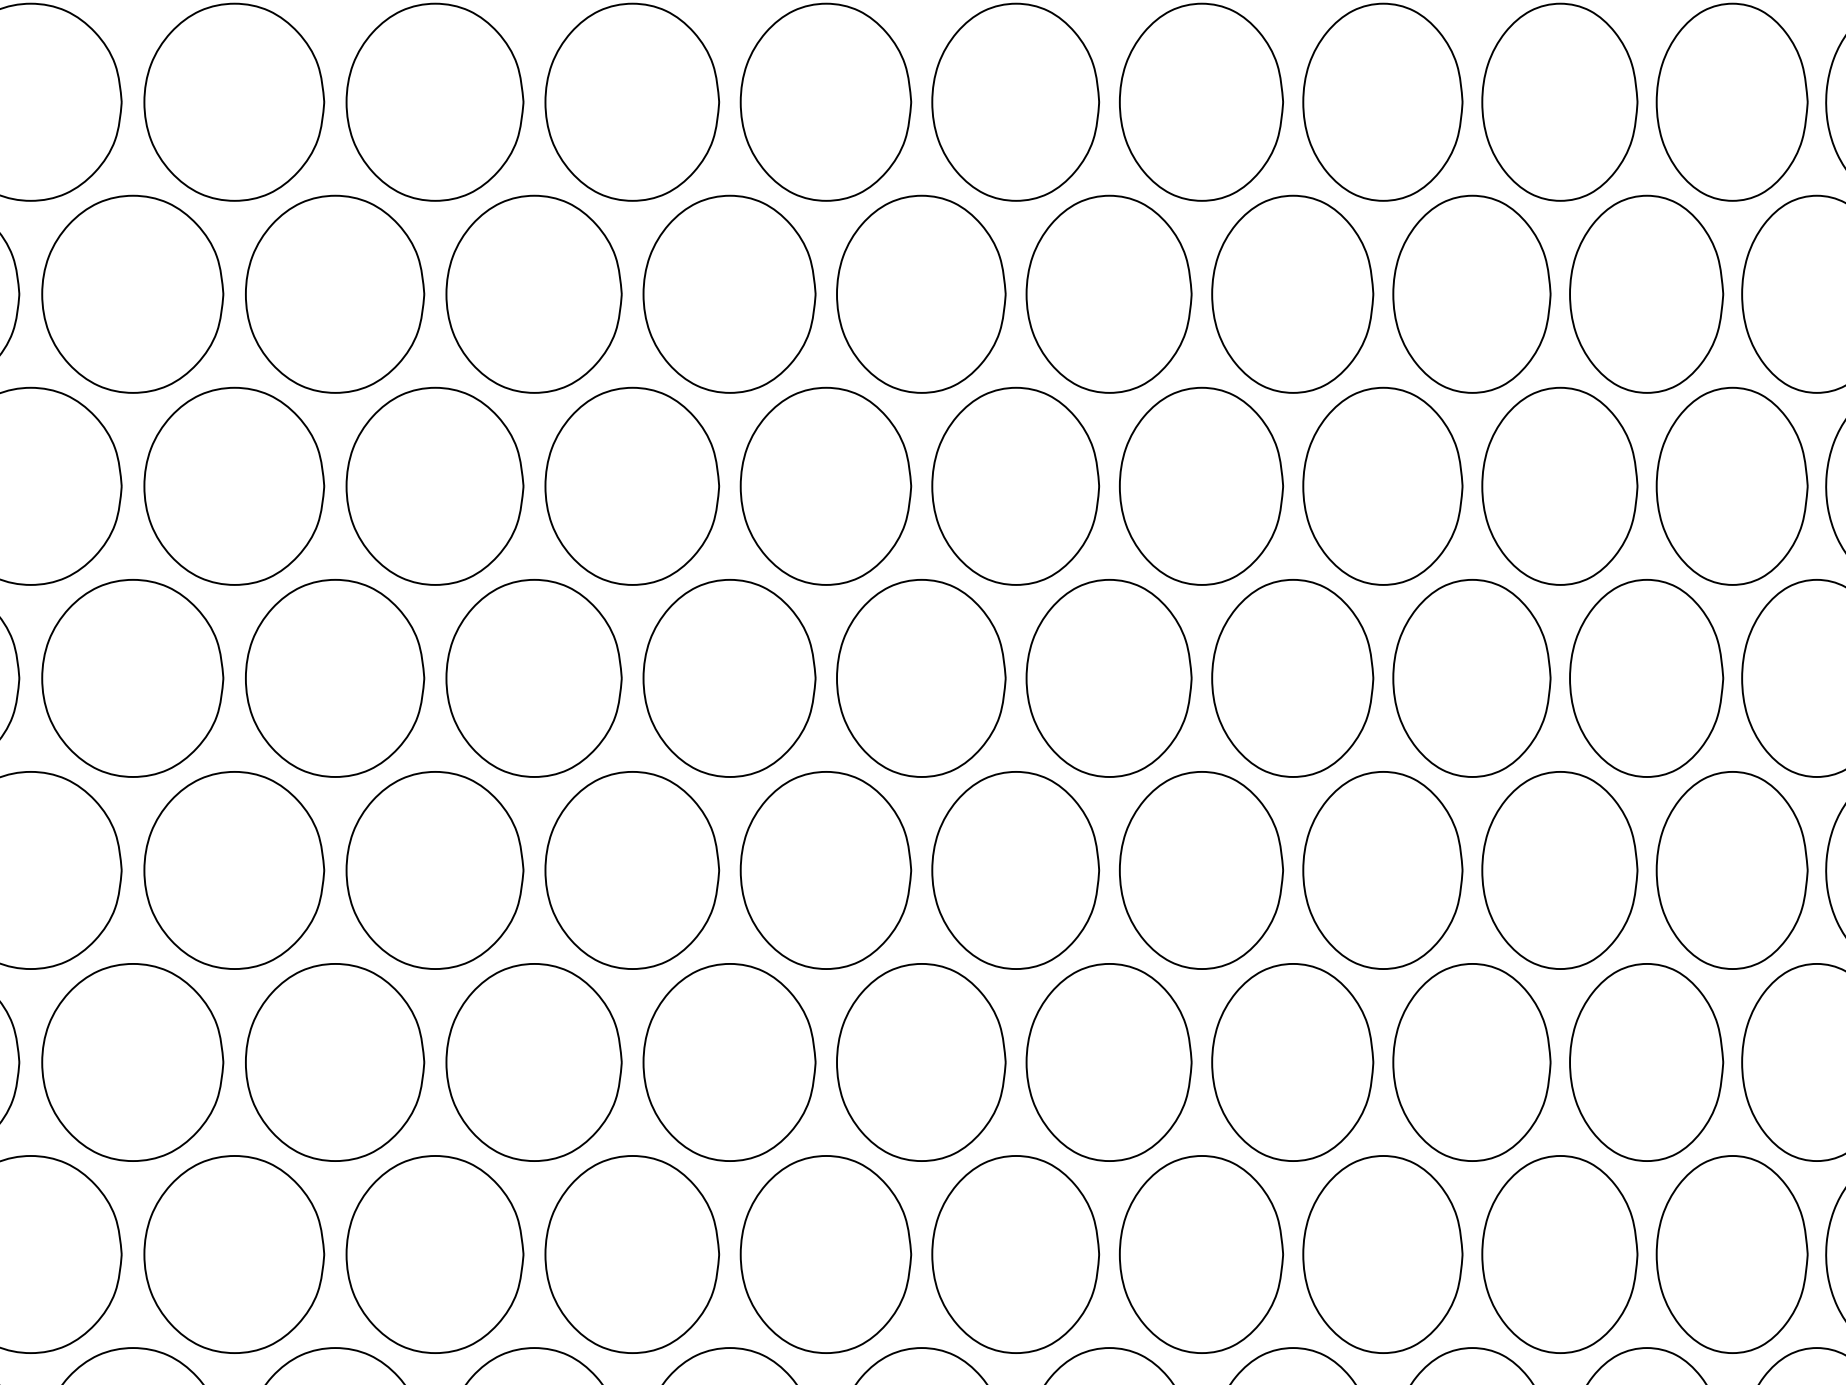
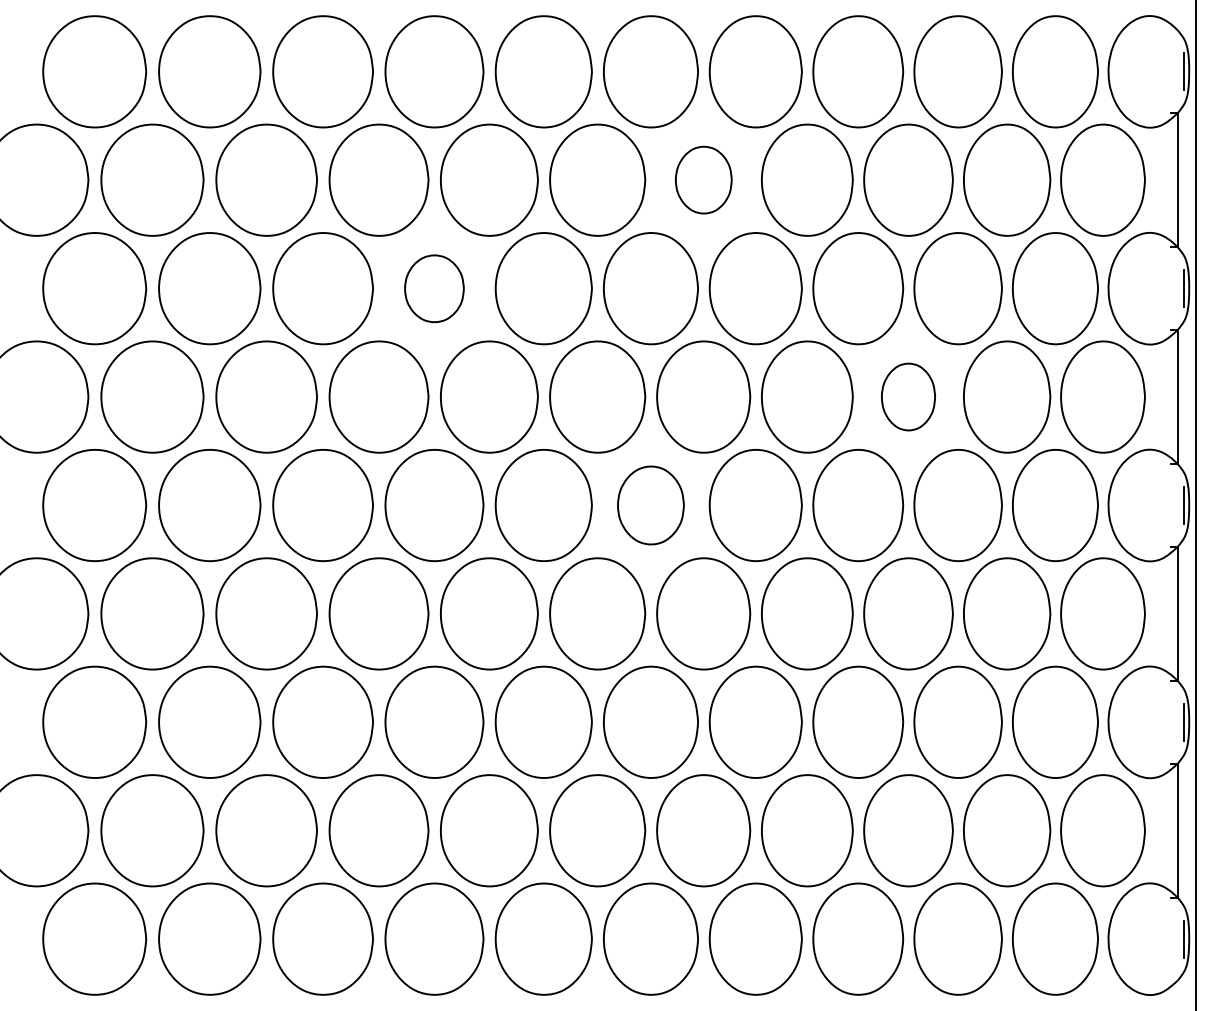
part: (1108, 293) -> (703, 179), size x0.6
part: (632, 486) -> (434, 288), size x0.6
part: (1471, 677) -> (908, 396), size x0.6
part: (1014, 870) -> (650, 505), size x0.7

